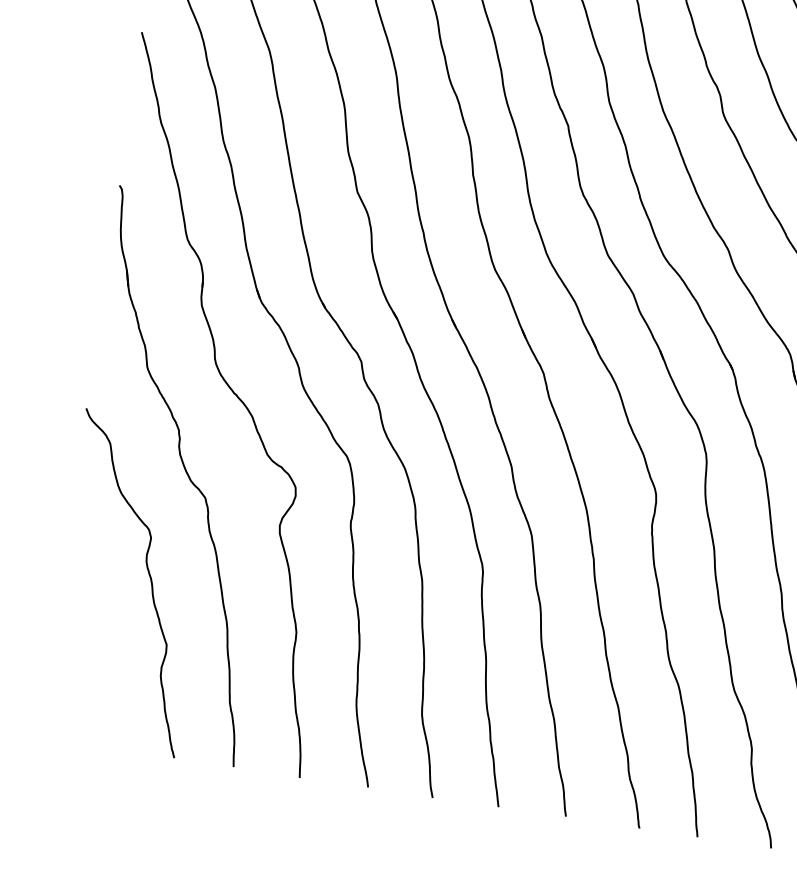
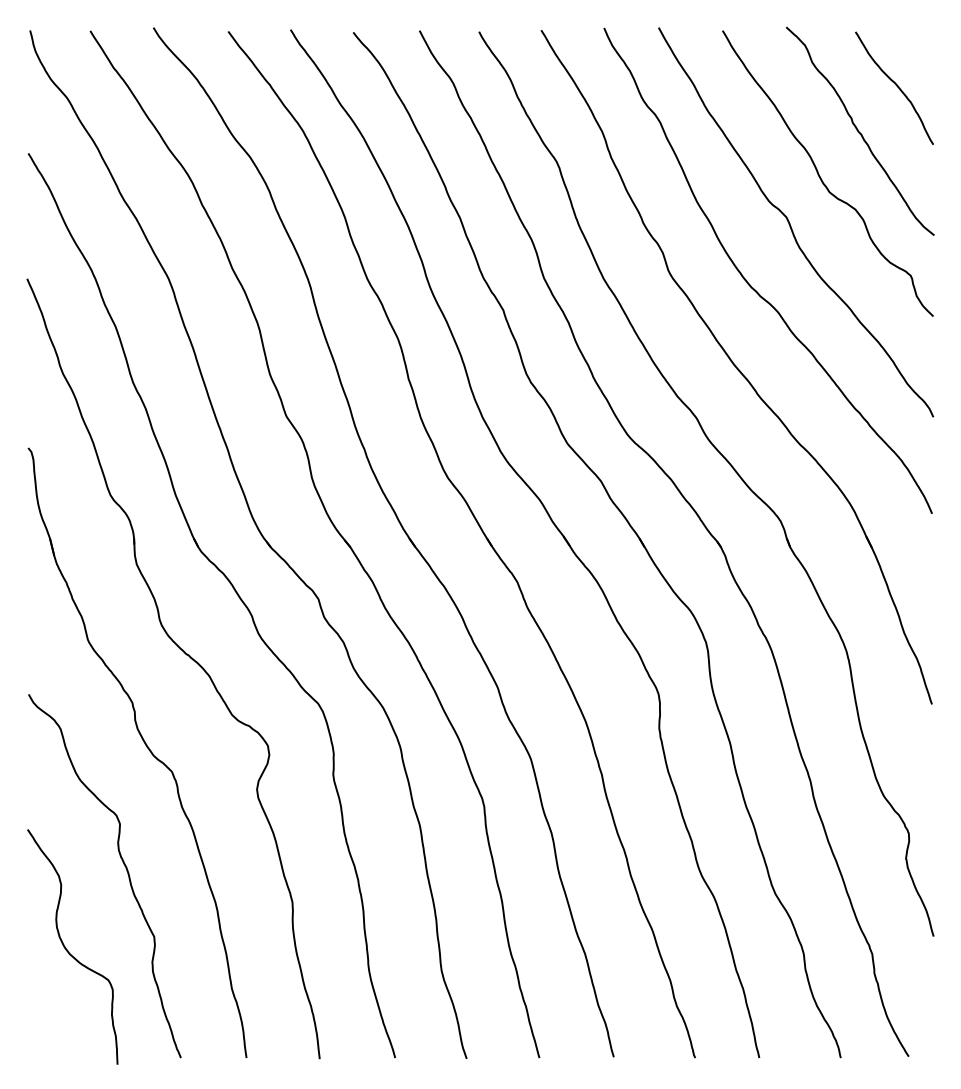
curve: (87, 645) -> (68, 950), added

